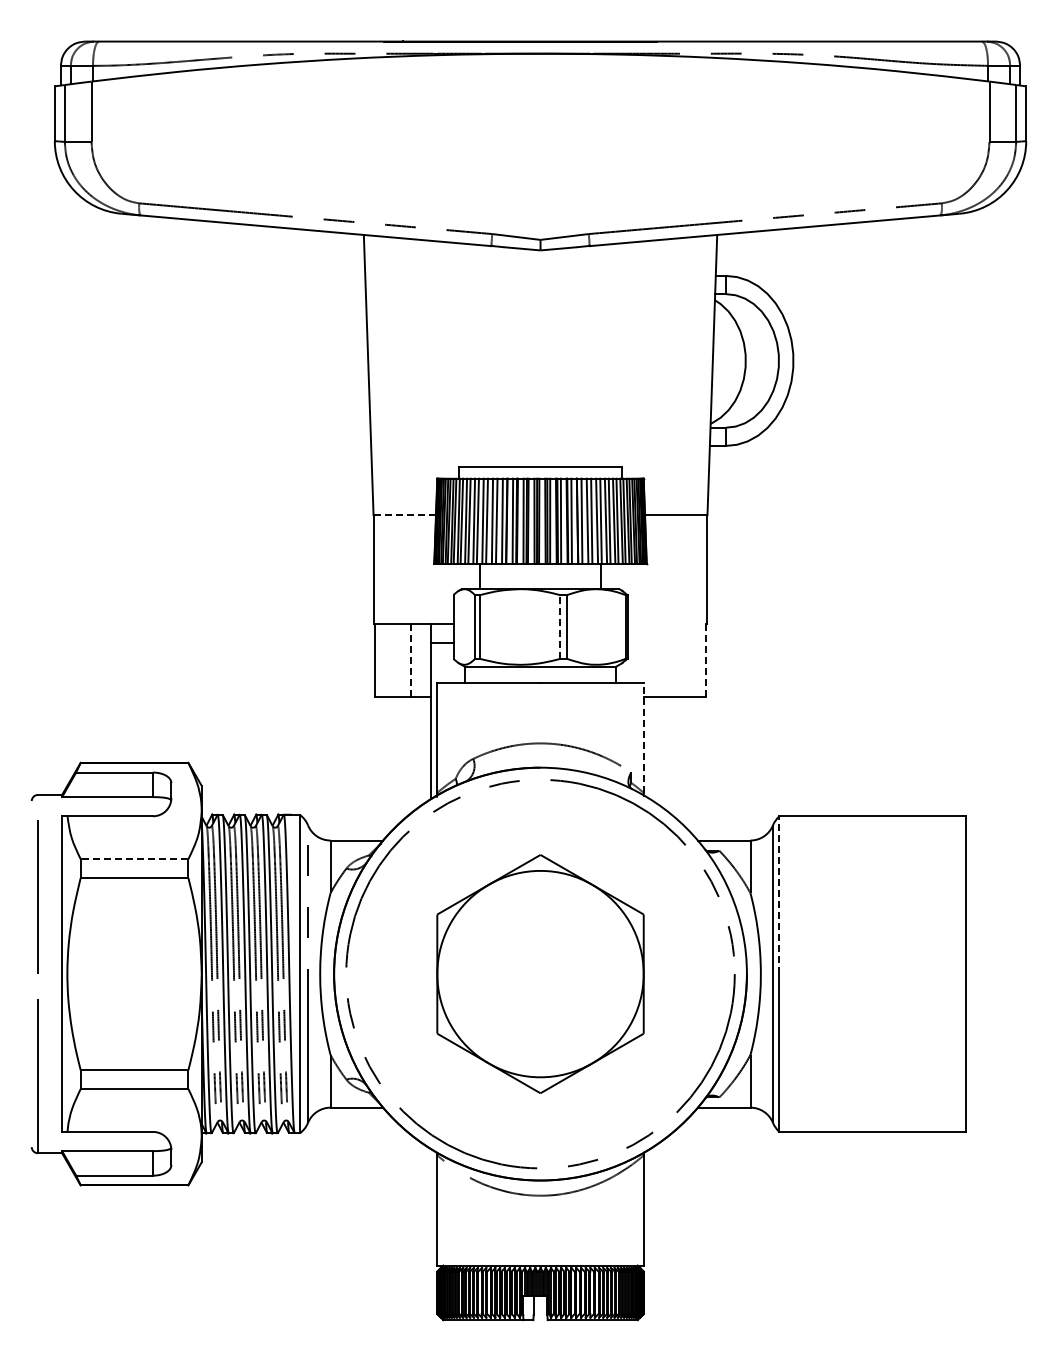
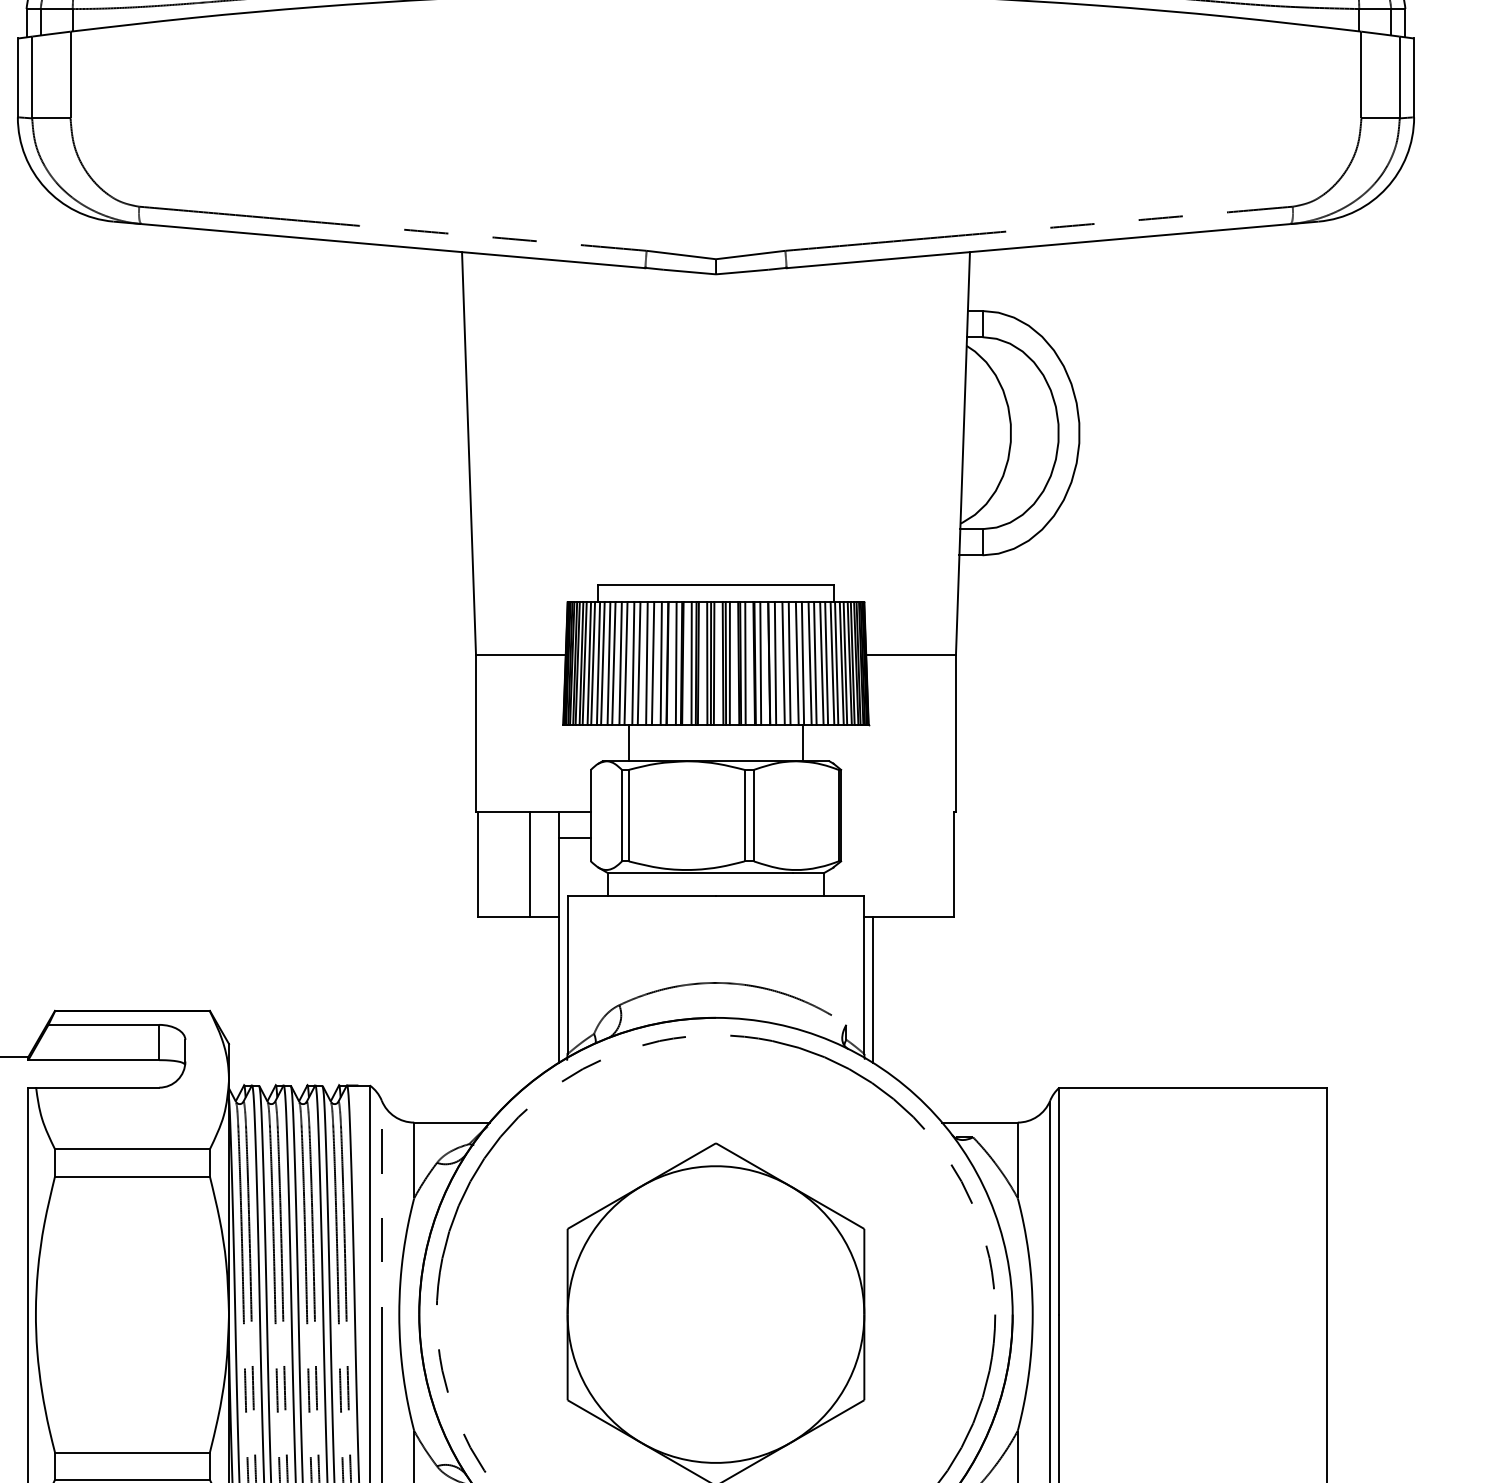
line: (404, 515) -> (520, 655), dashed -> solid
line: (560, 627) -> (744, 816), dashed -> solid
line: (411, 660) -> (530, 863), dashed -> solid
line: (706, 660) -> (954, 863), dashed -> solid
line: (643, 737) -> (864, 974), dashed -> solid
line: (649, 747) -> (872, 988), added
line: (134, 859) -> (132, 1149), dashed -> solid
line: (779, 895) -> (1059, 1201), dashed -> solid

